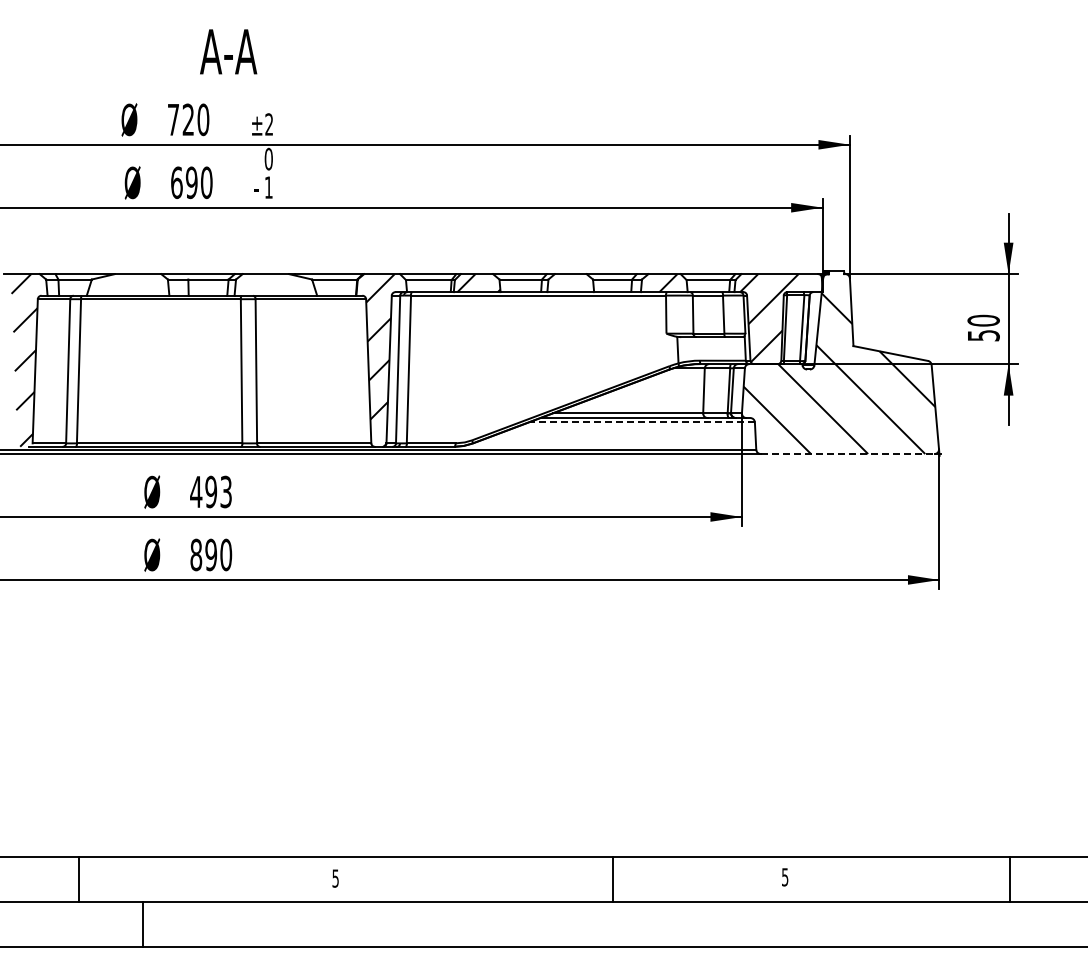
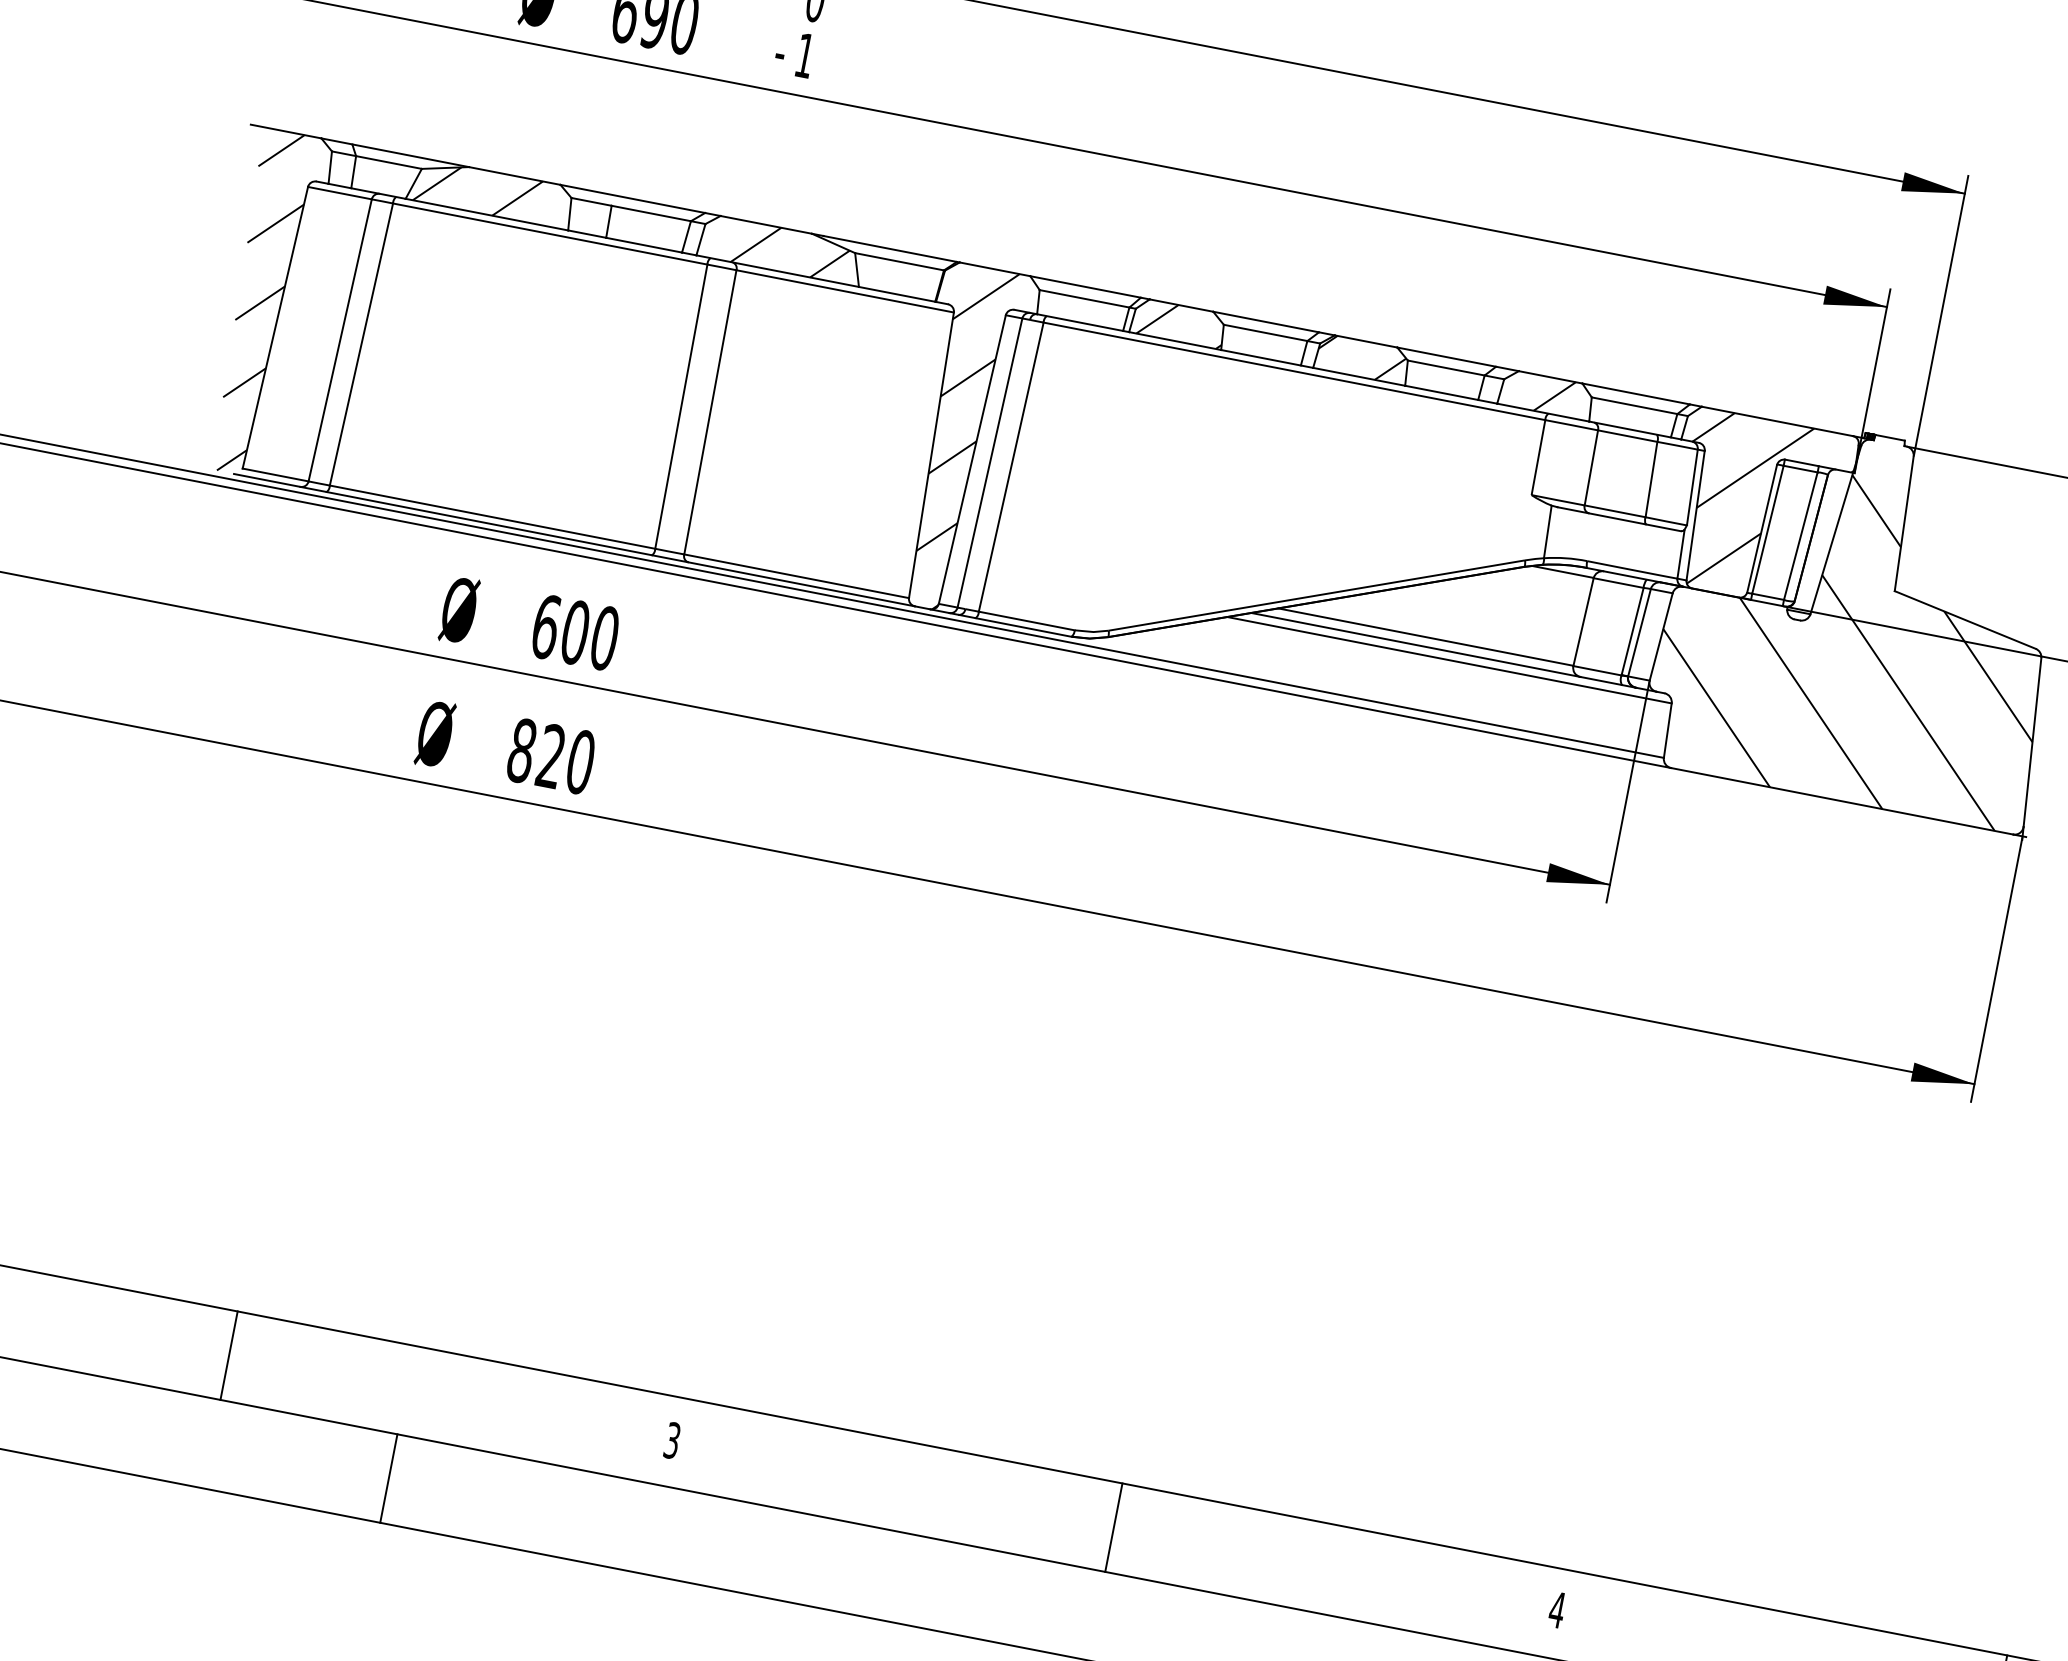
hatch: (570, 283) -> (1361, 359), added
hatch: (121, 284) -> (478, 190), added
hatch: (280, 284) -> (791, 250), added
line: (642, 422) -> (1450, 660), dashed -> solid
line: (847, 454) -> (1841, 802), dashed -> solid
text: (211, 491) -> (576, 631), 493 -> 600
text: (211, 554) -> (552, 755), 890 -> 820
text: (335, 877) -> (672, 1438), 5 -> 3
text: (784, 877) -> (1555, 1610), 5 -> 4
line: (79, 878) -> (229, 1354), moved
line: (613, 878) -> (1114, 1526), moved
line: (143, 923) -> (389, 1477), moved

